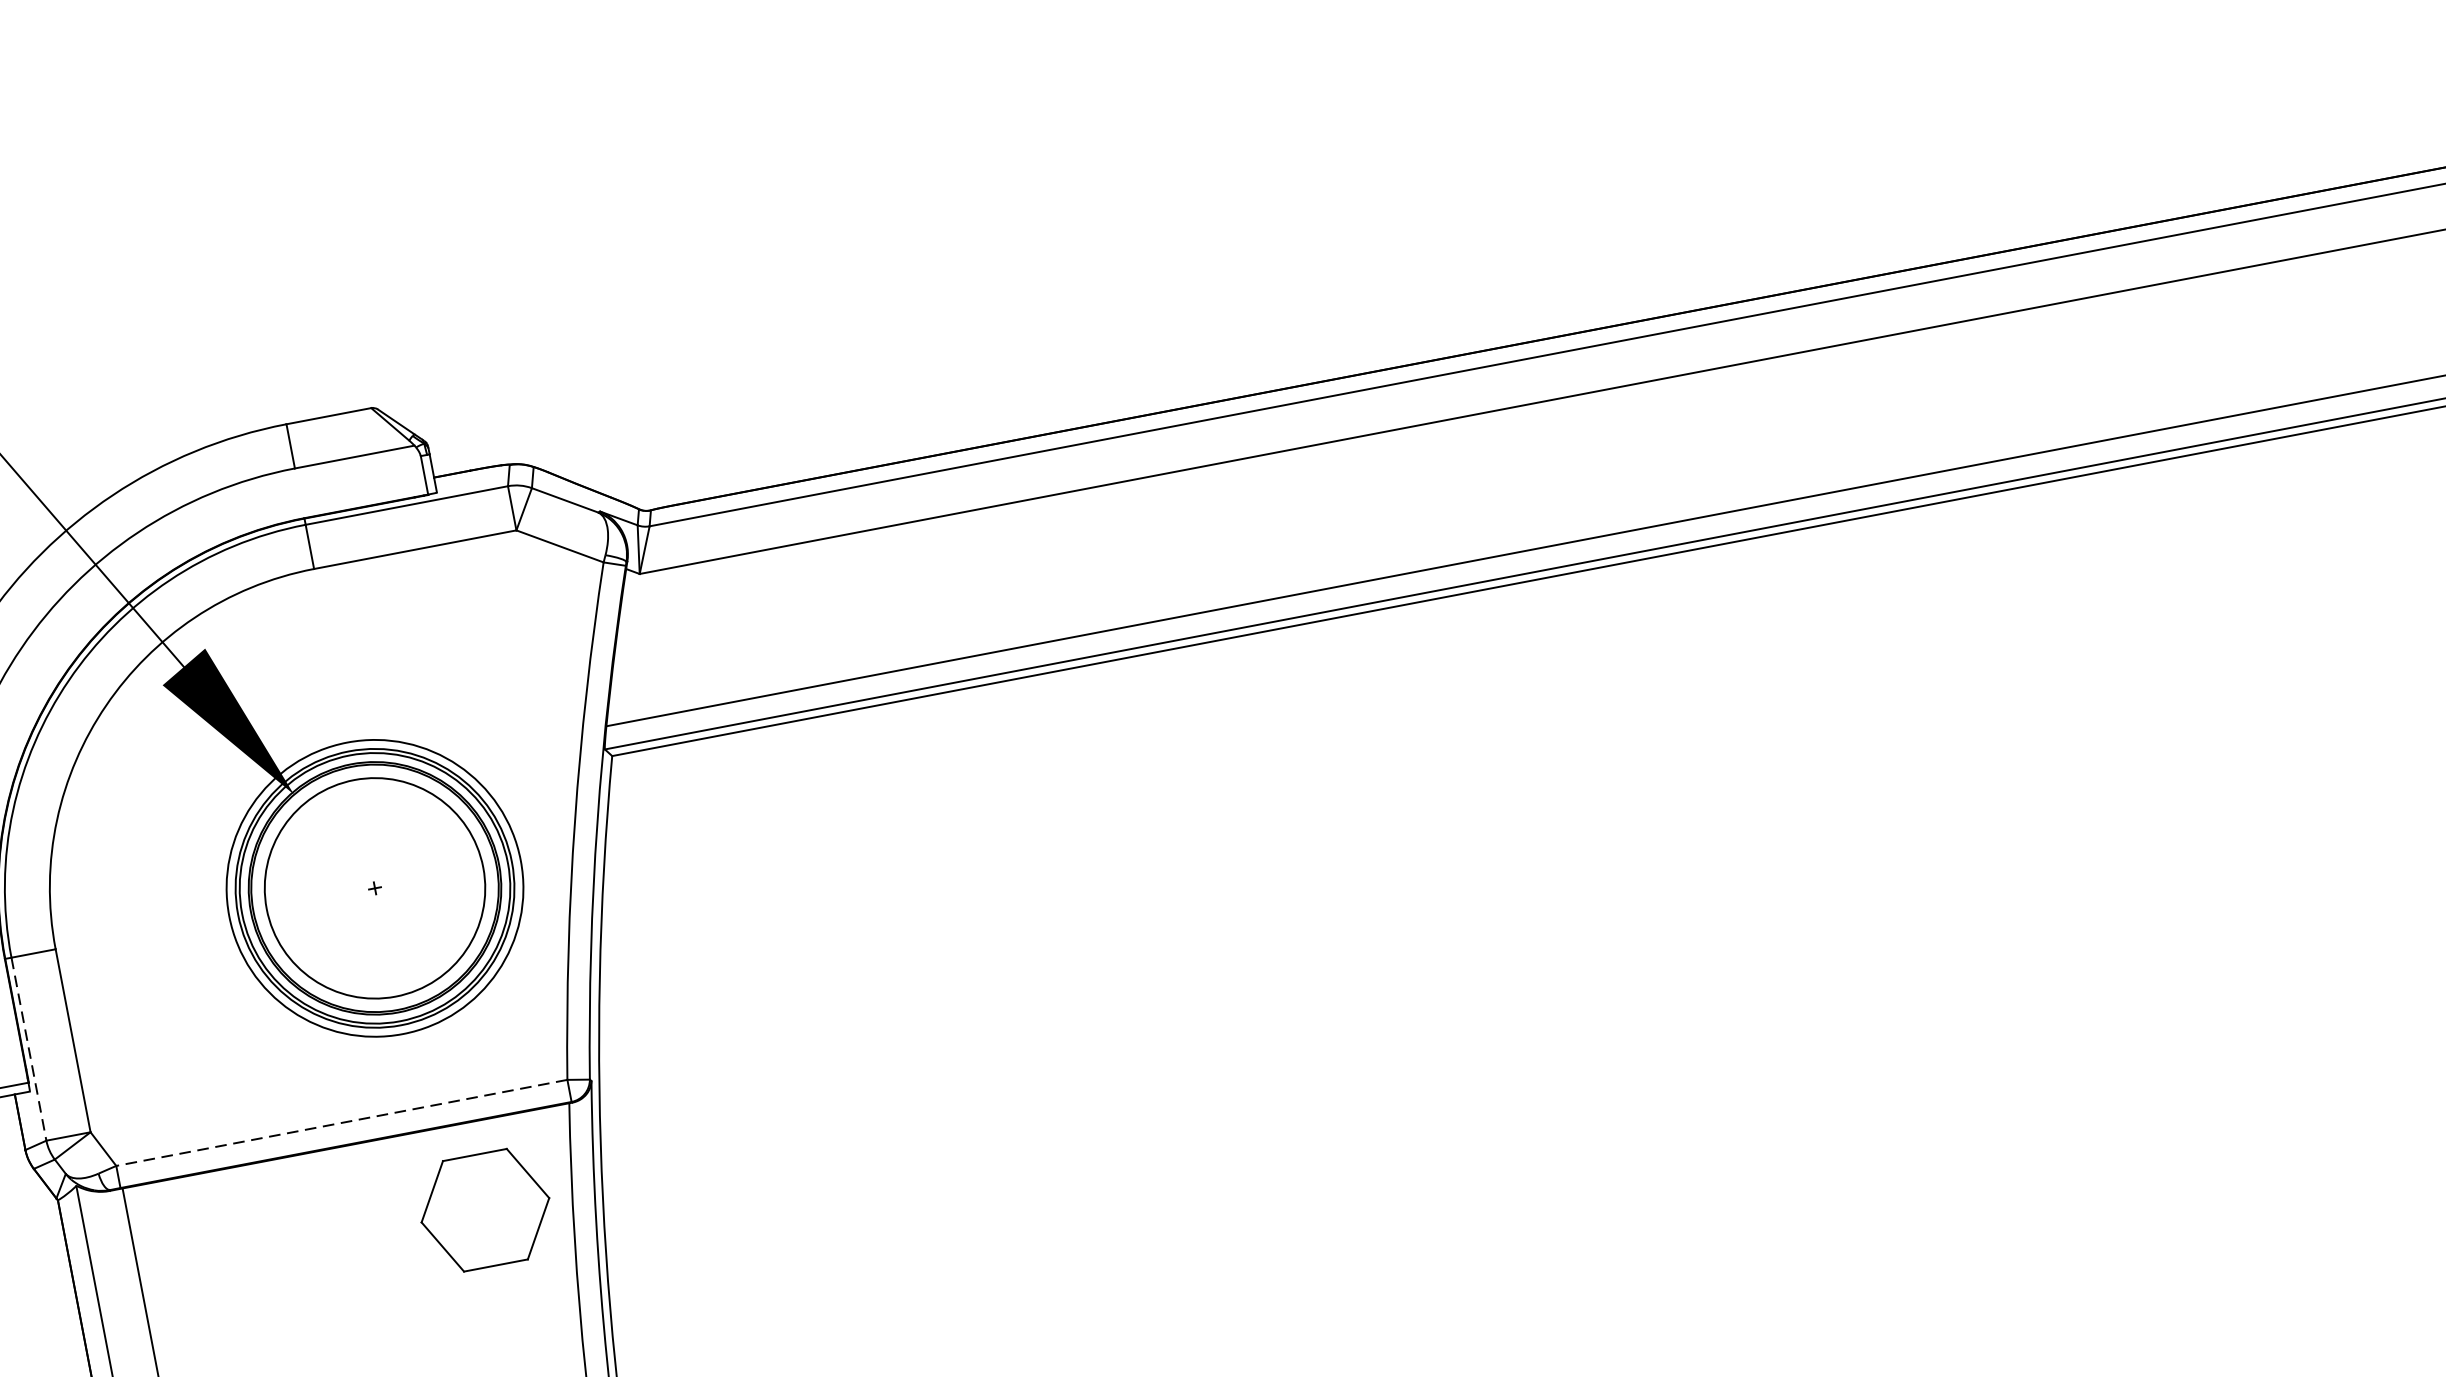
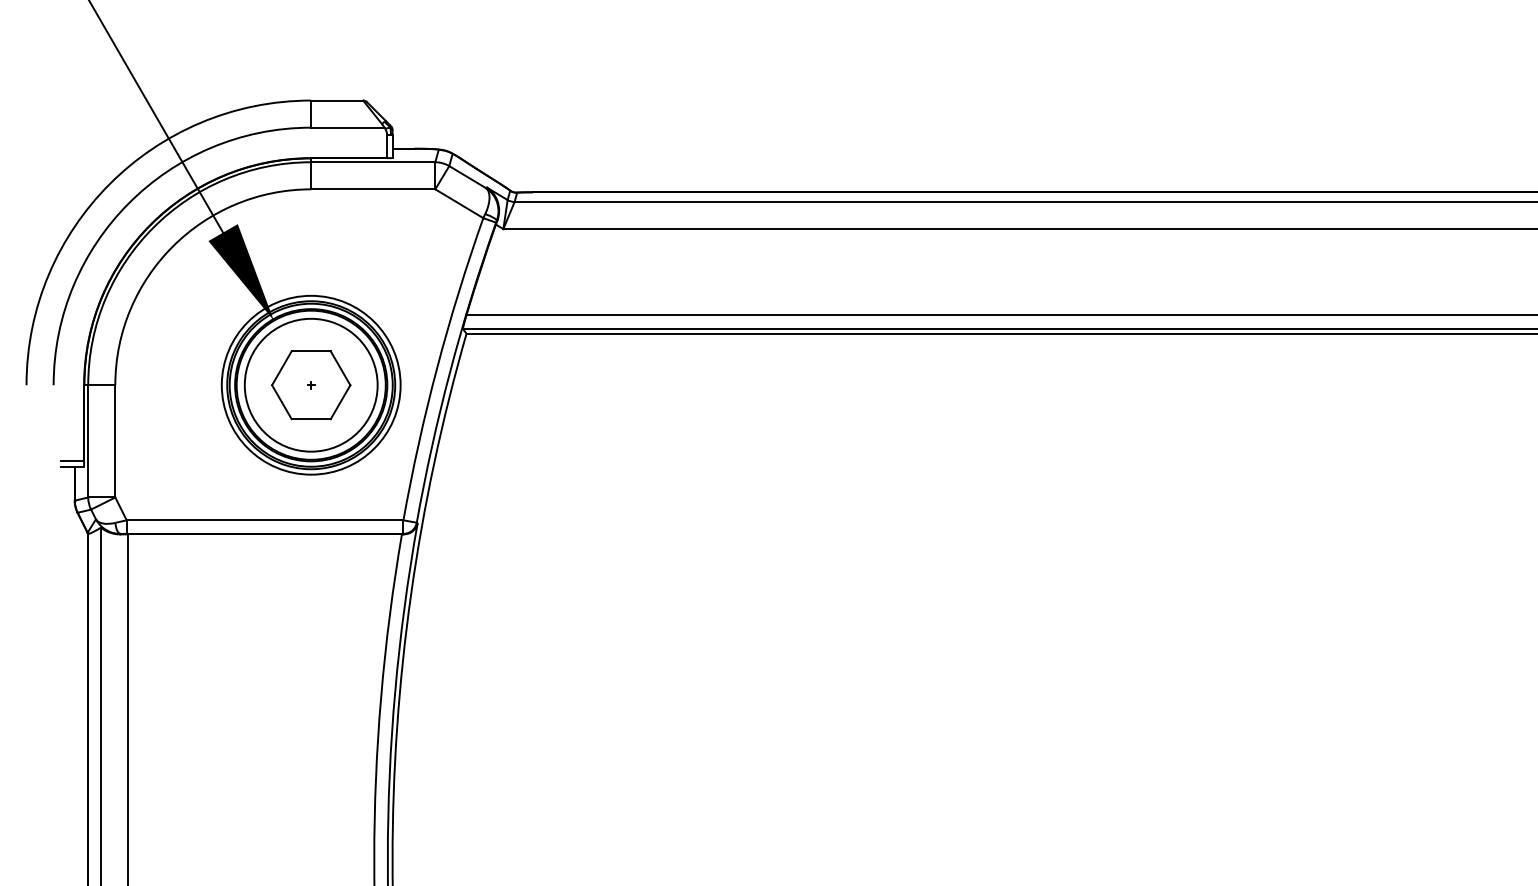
line: (29, 1049) -> (88, 441), dashed -> solid
line: (340, 1123) -> (264, 520), dashed -> solid
part: (485, 1210) -> (311, 385), moved

